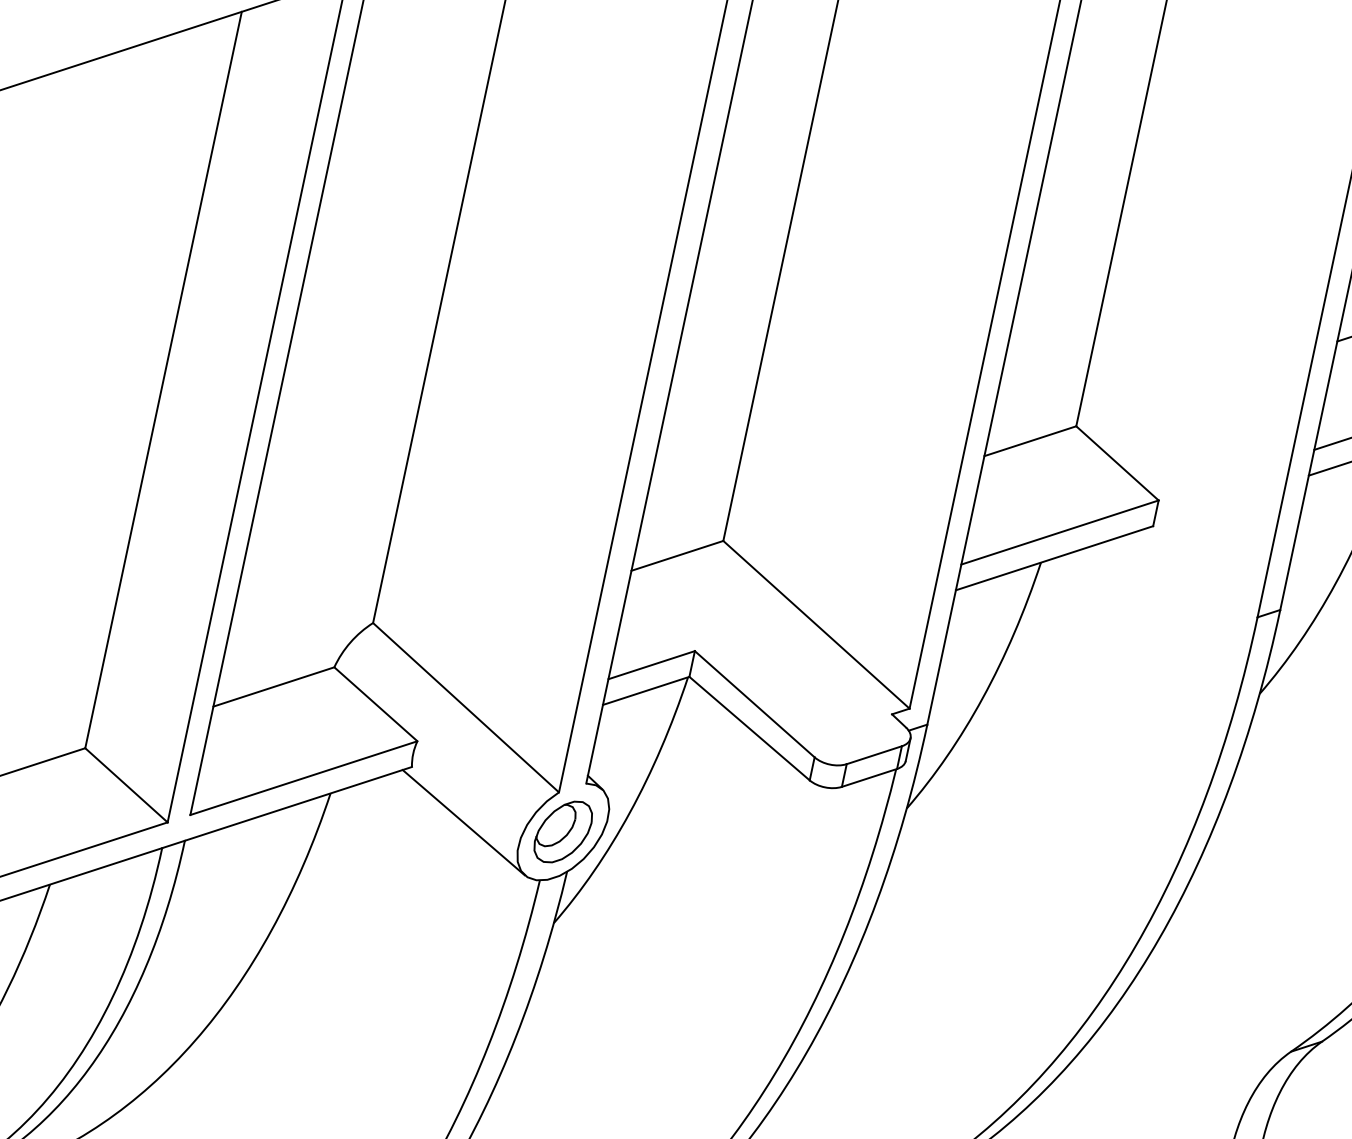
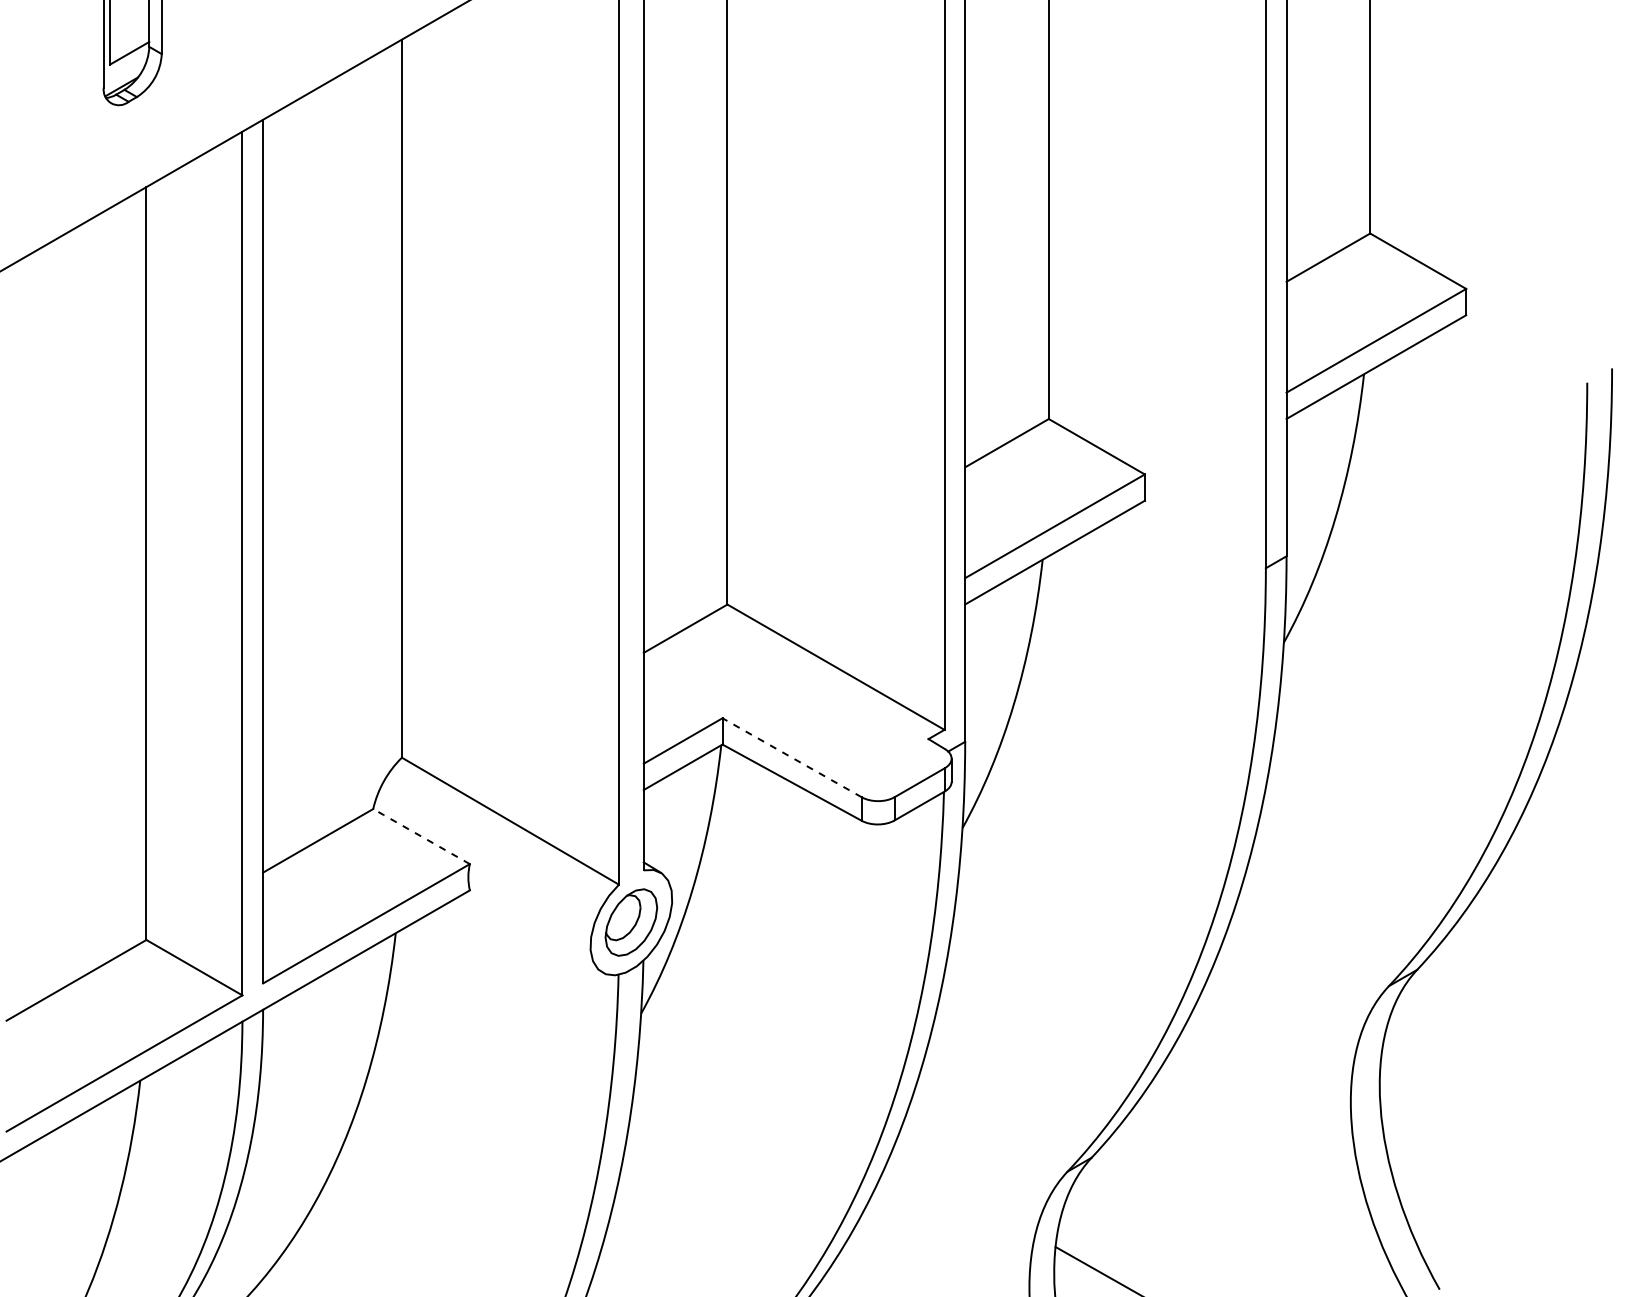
line: (375, 703) -> (420, 835), solid -> dashed
line: (754, 703) -> (791, 757), solid -> dashed
line: (463, 821) -> (531, 933), removed

